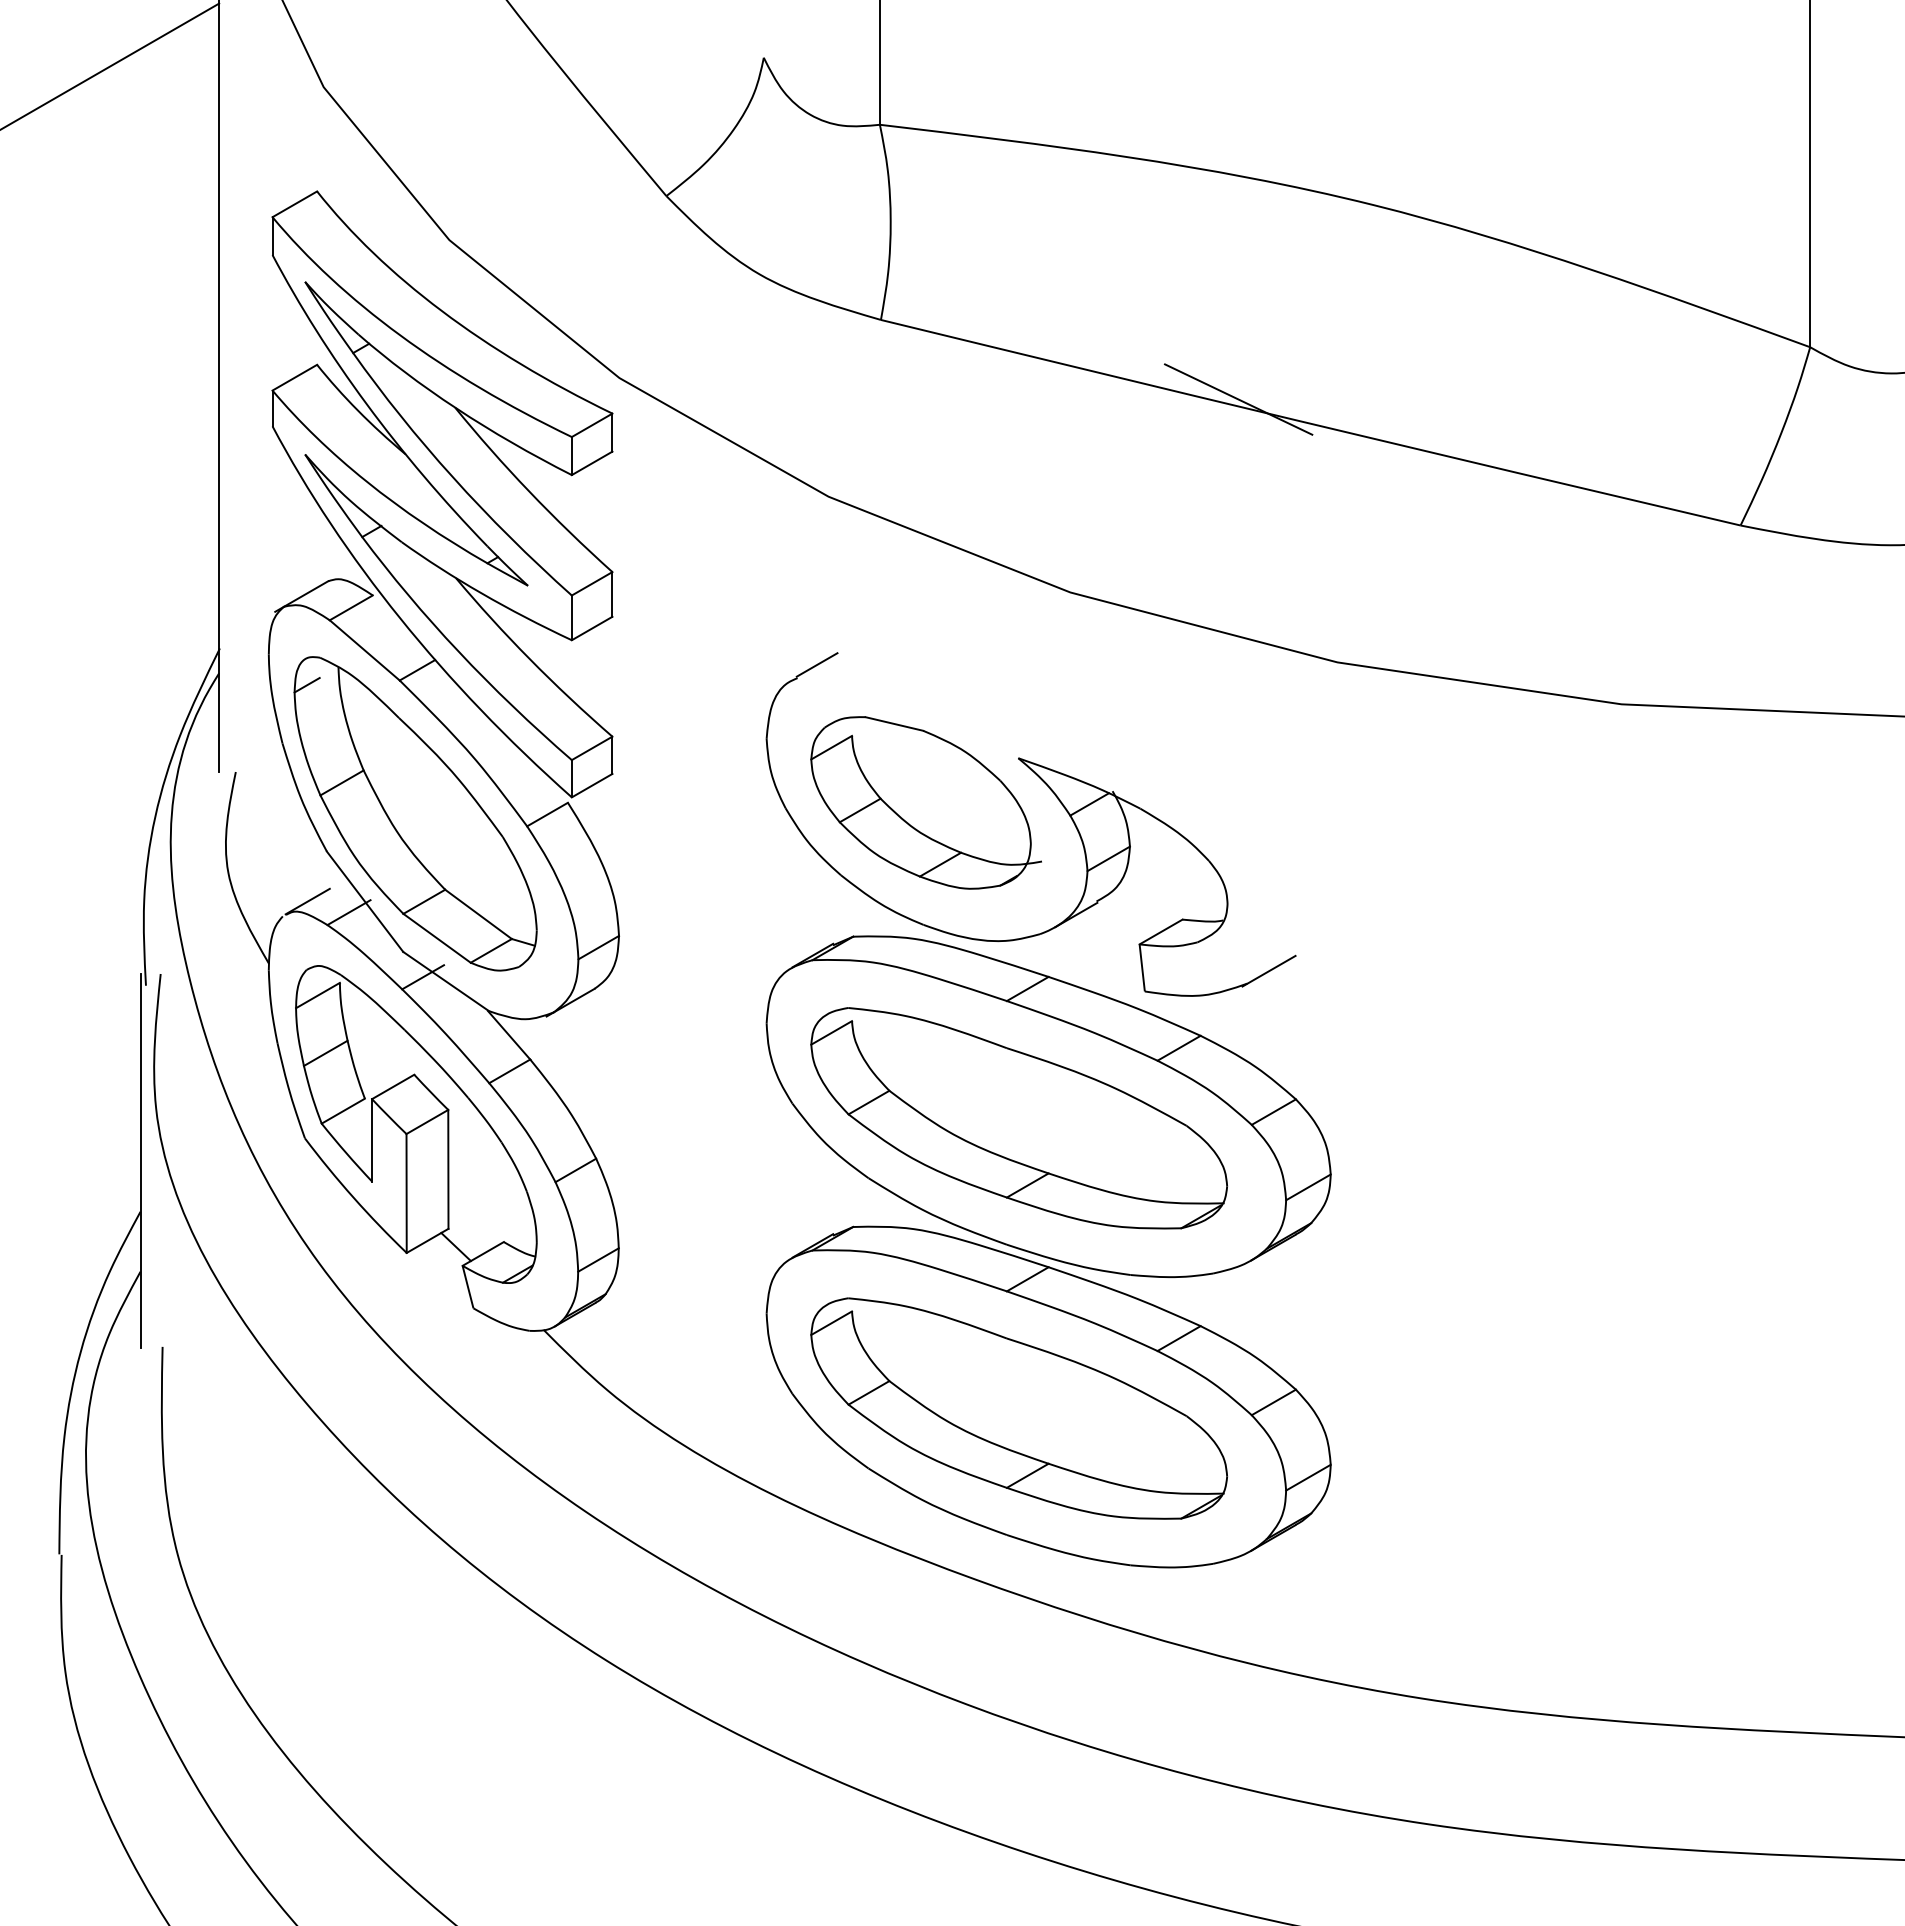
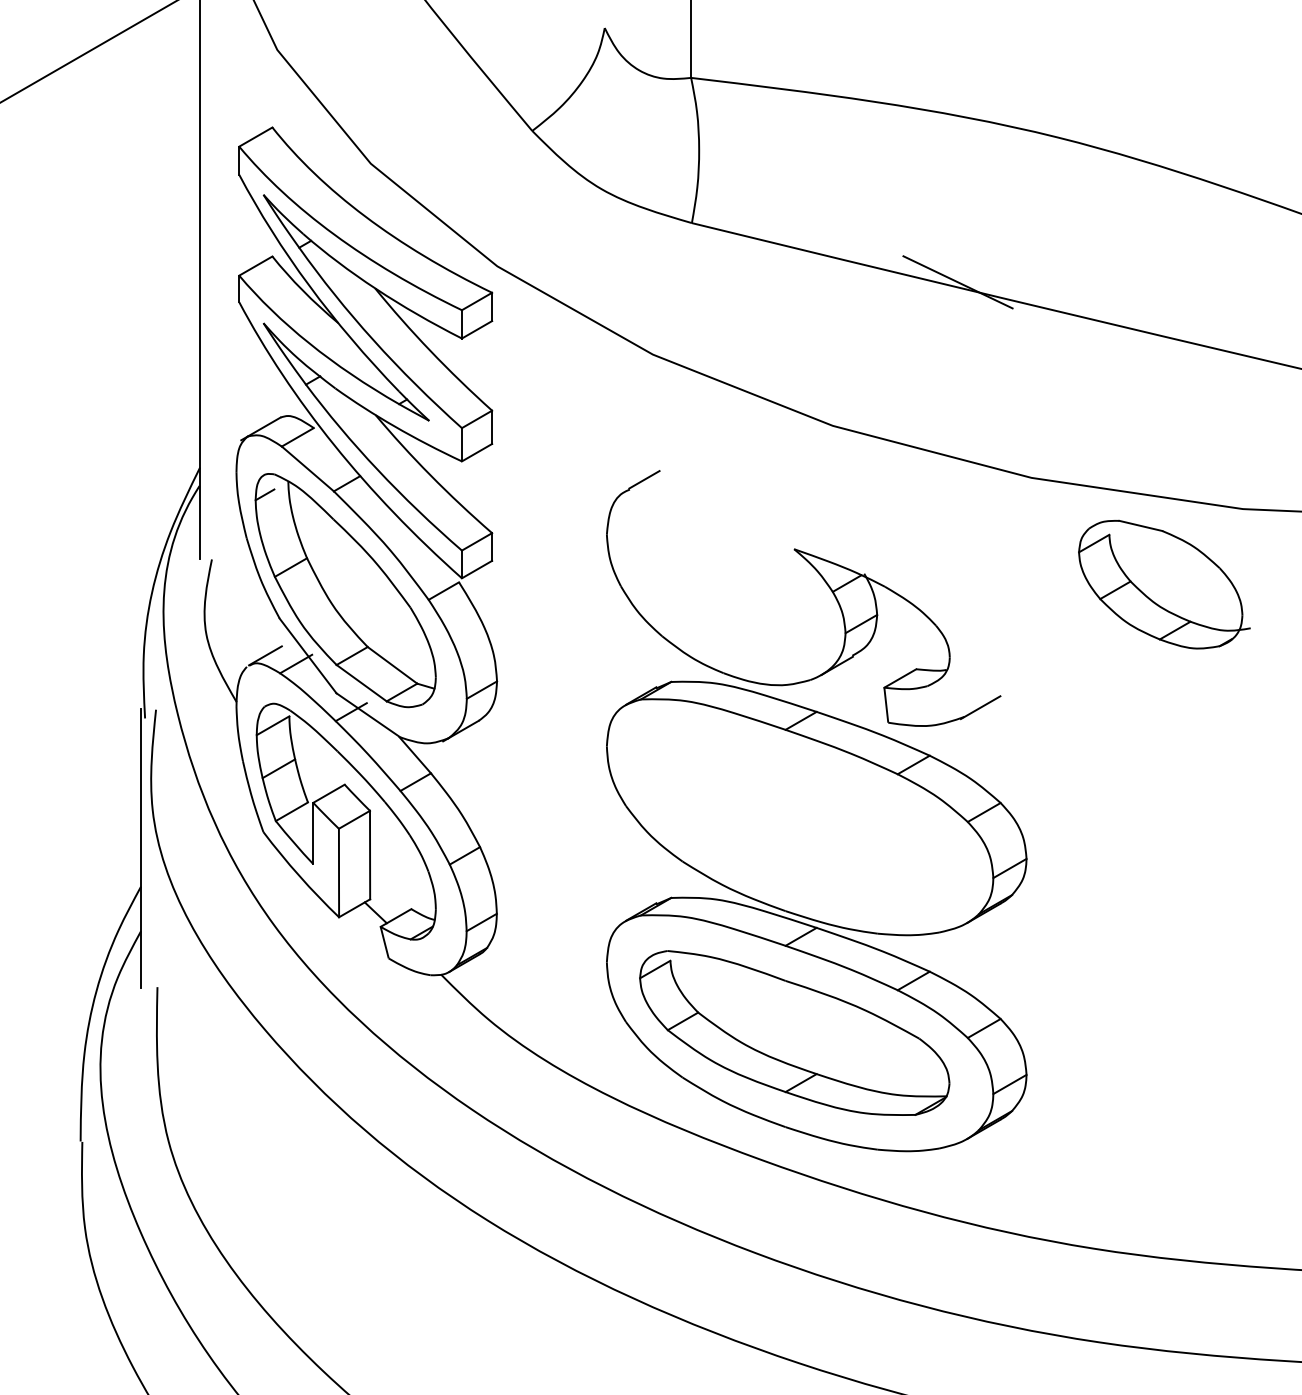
part: (925, 802) -> (1164, 584), moved
part: (1018, 1118) -> (794, 817), removed

